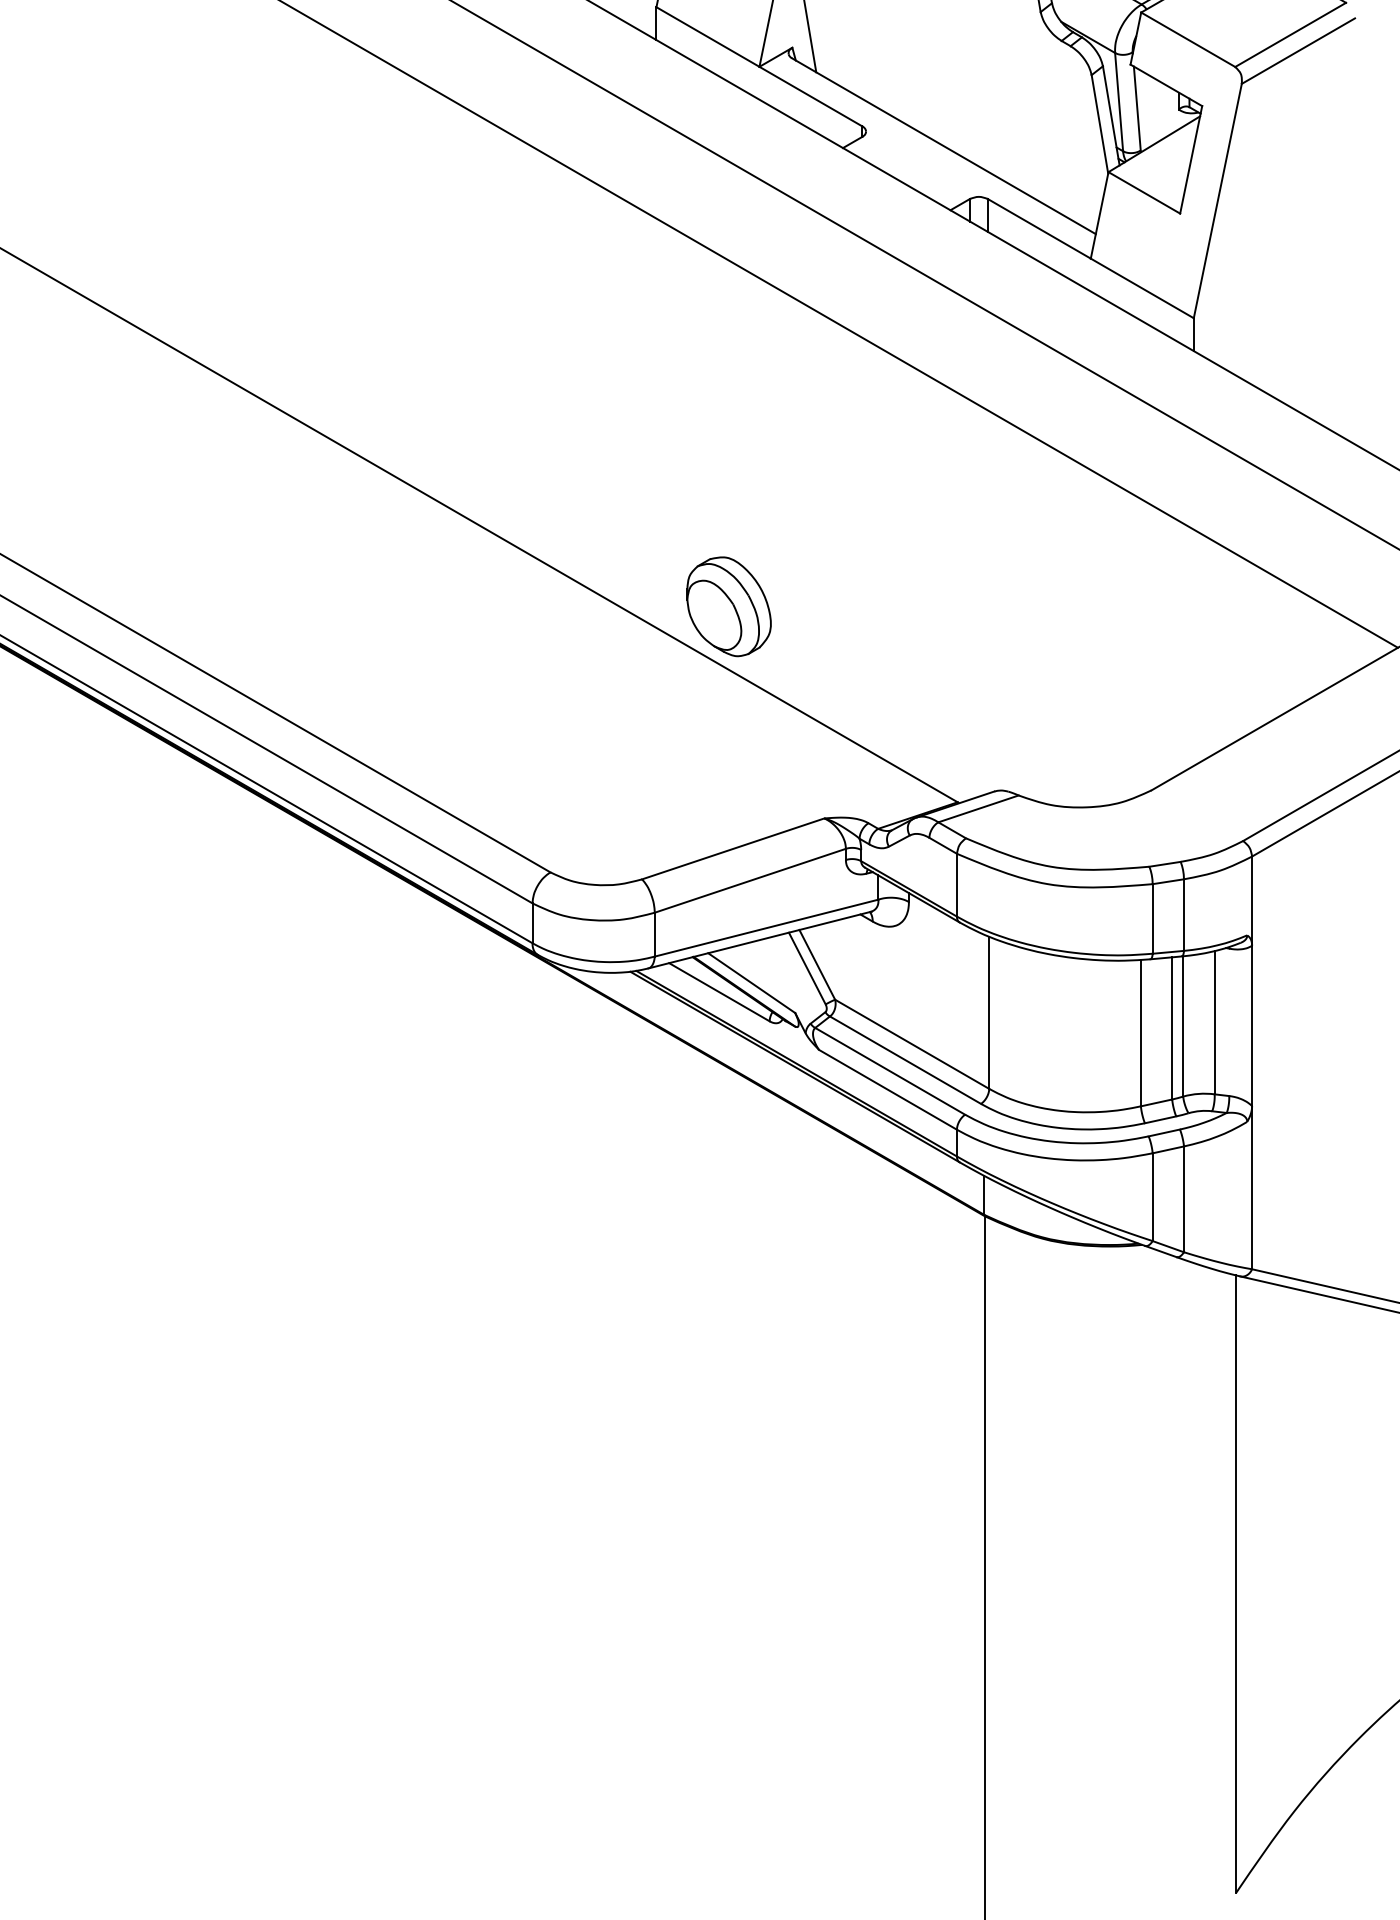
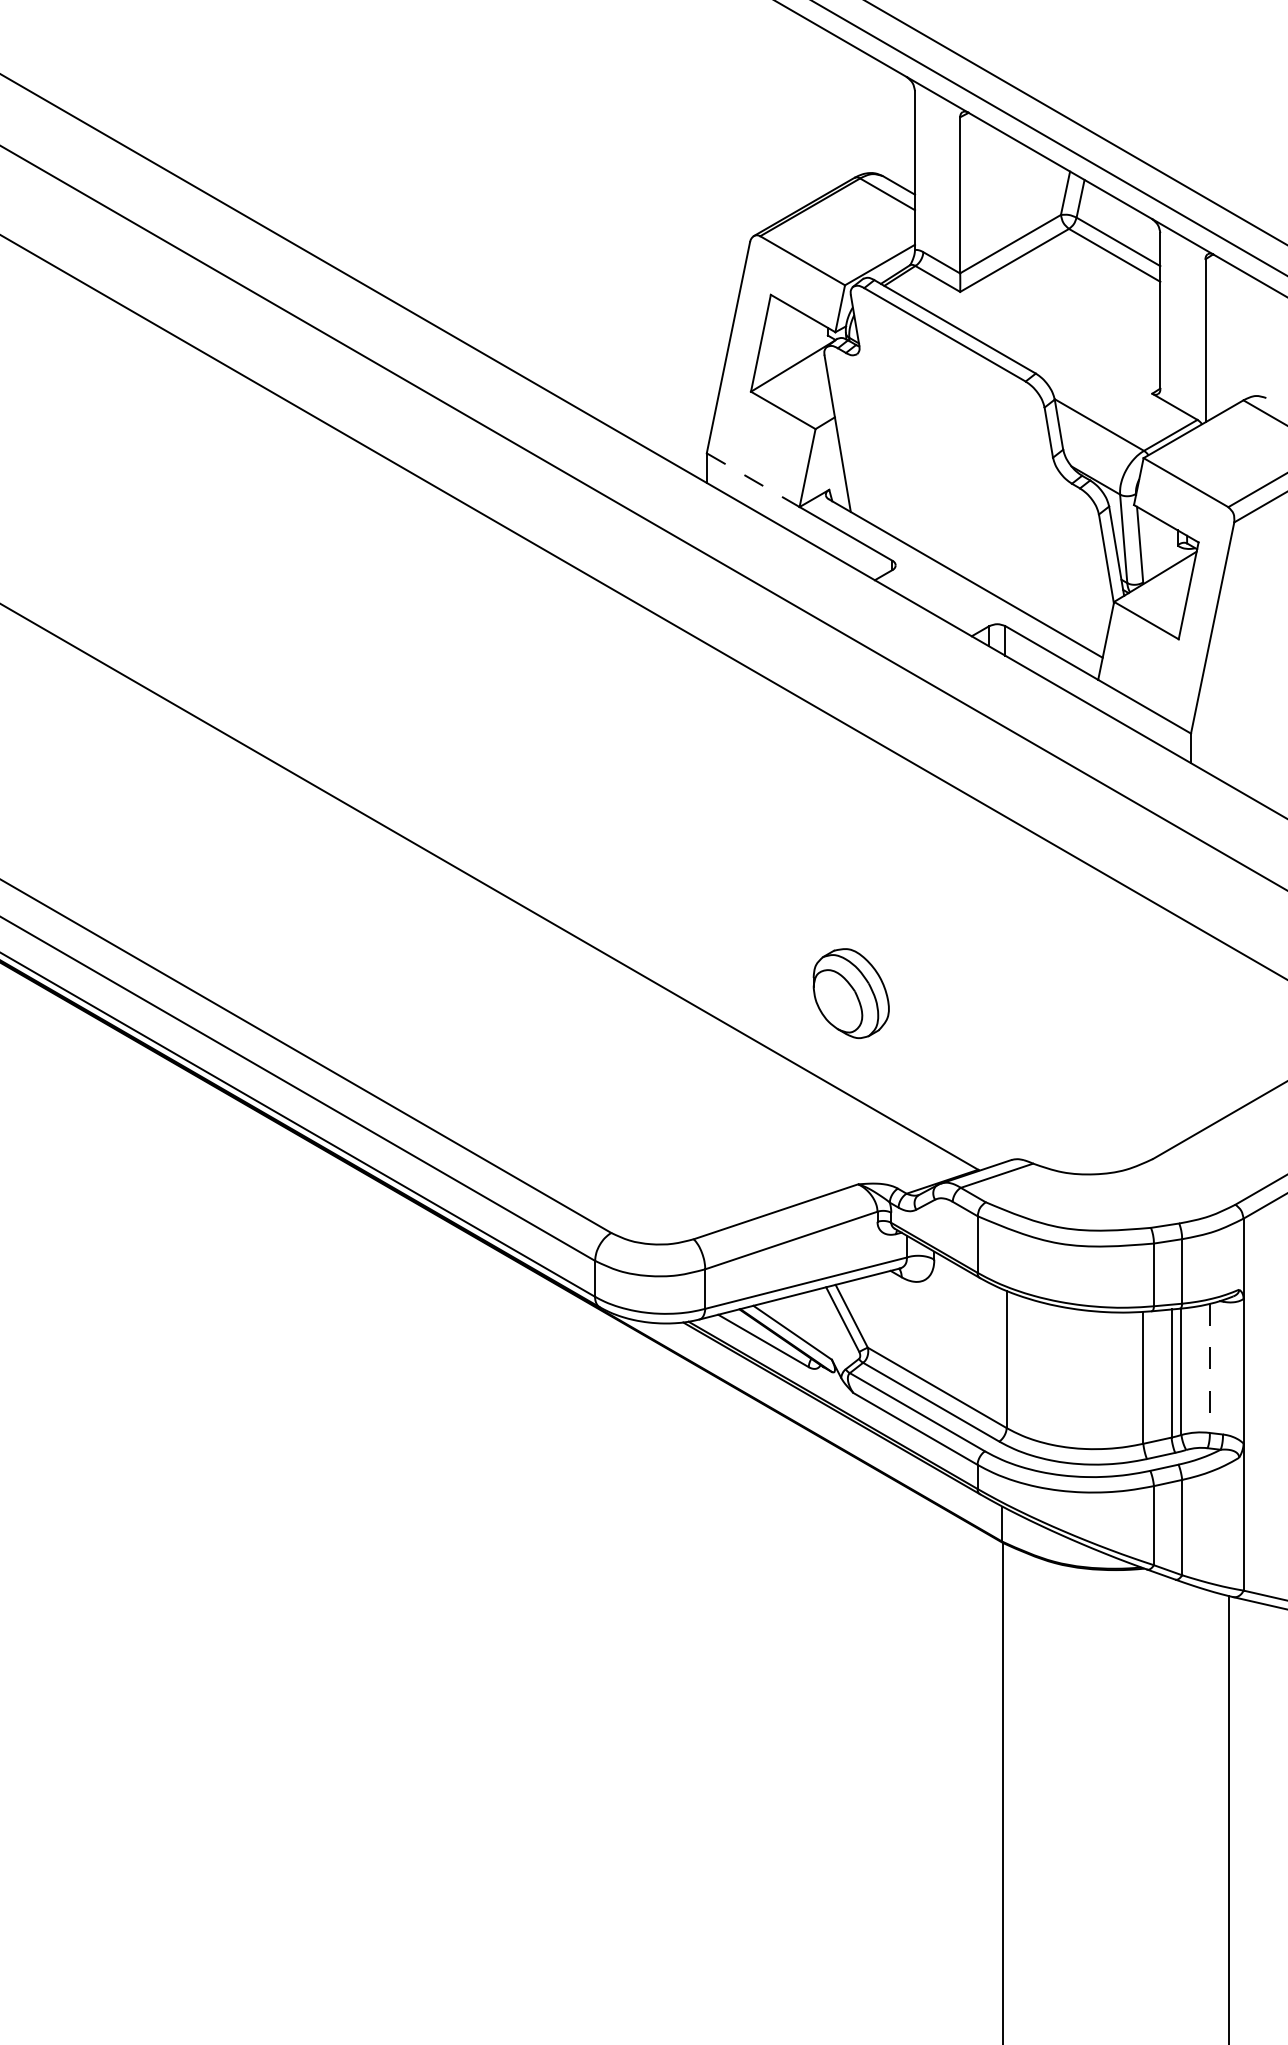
line: (708, 37) -> (753, 480), solid -> dashed
part: (728, 606) -> (850, 993), moved
line: (1214, 1022) -> (1209, 1368), solid -> dashed

